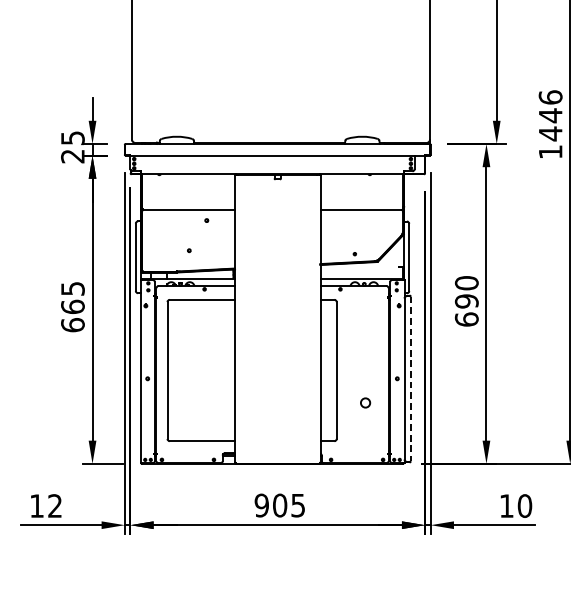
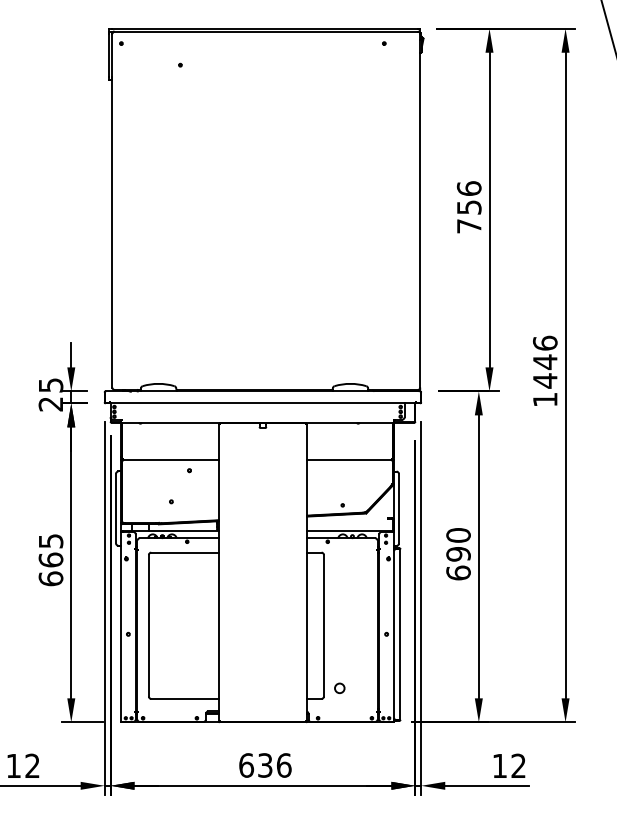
line: (410, 379) -> (400, 635), dashed -> solid
circle: (365, 402) -> (339, 687), moved
text: (280, 505) -> (265, 765), 905 -> 636
text: (524, 505) -> (518, 765), 10 -> 12

